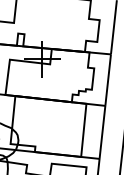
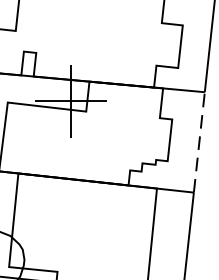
line: (108, 80) -> (199, 143), solid -> dashed

